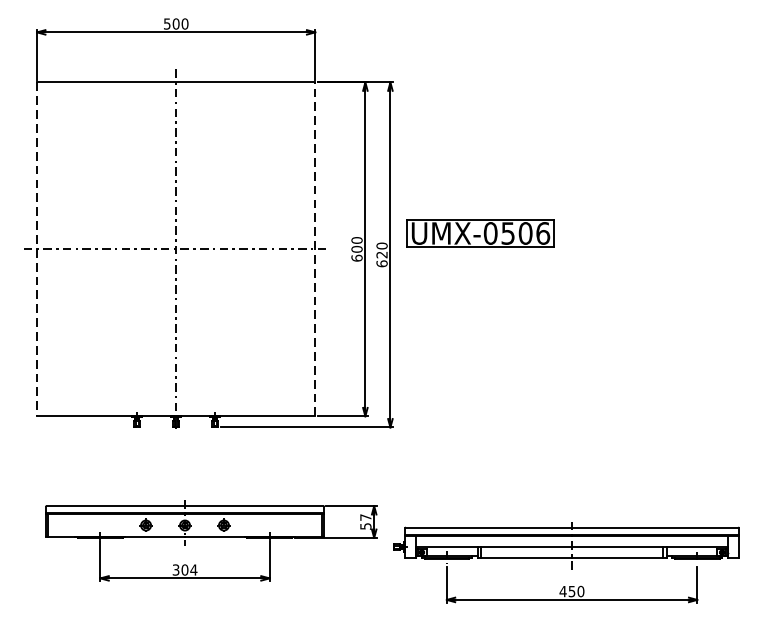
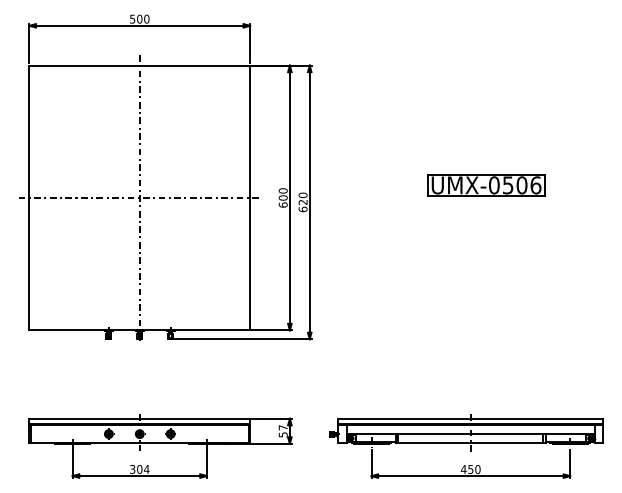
part: (480, 233) -> (486, 185), moved
line: (315, 248) -> (250, 197), dashed -> solid
line: (37, 250) -> (29, 198), dashed -> solid
part: (211, 541) -> (160, 446), moved
part: (566, 562) -> (466, 446), moved

